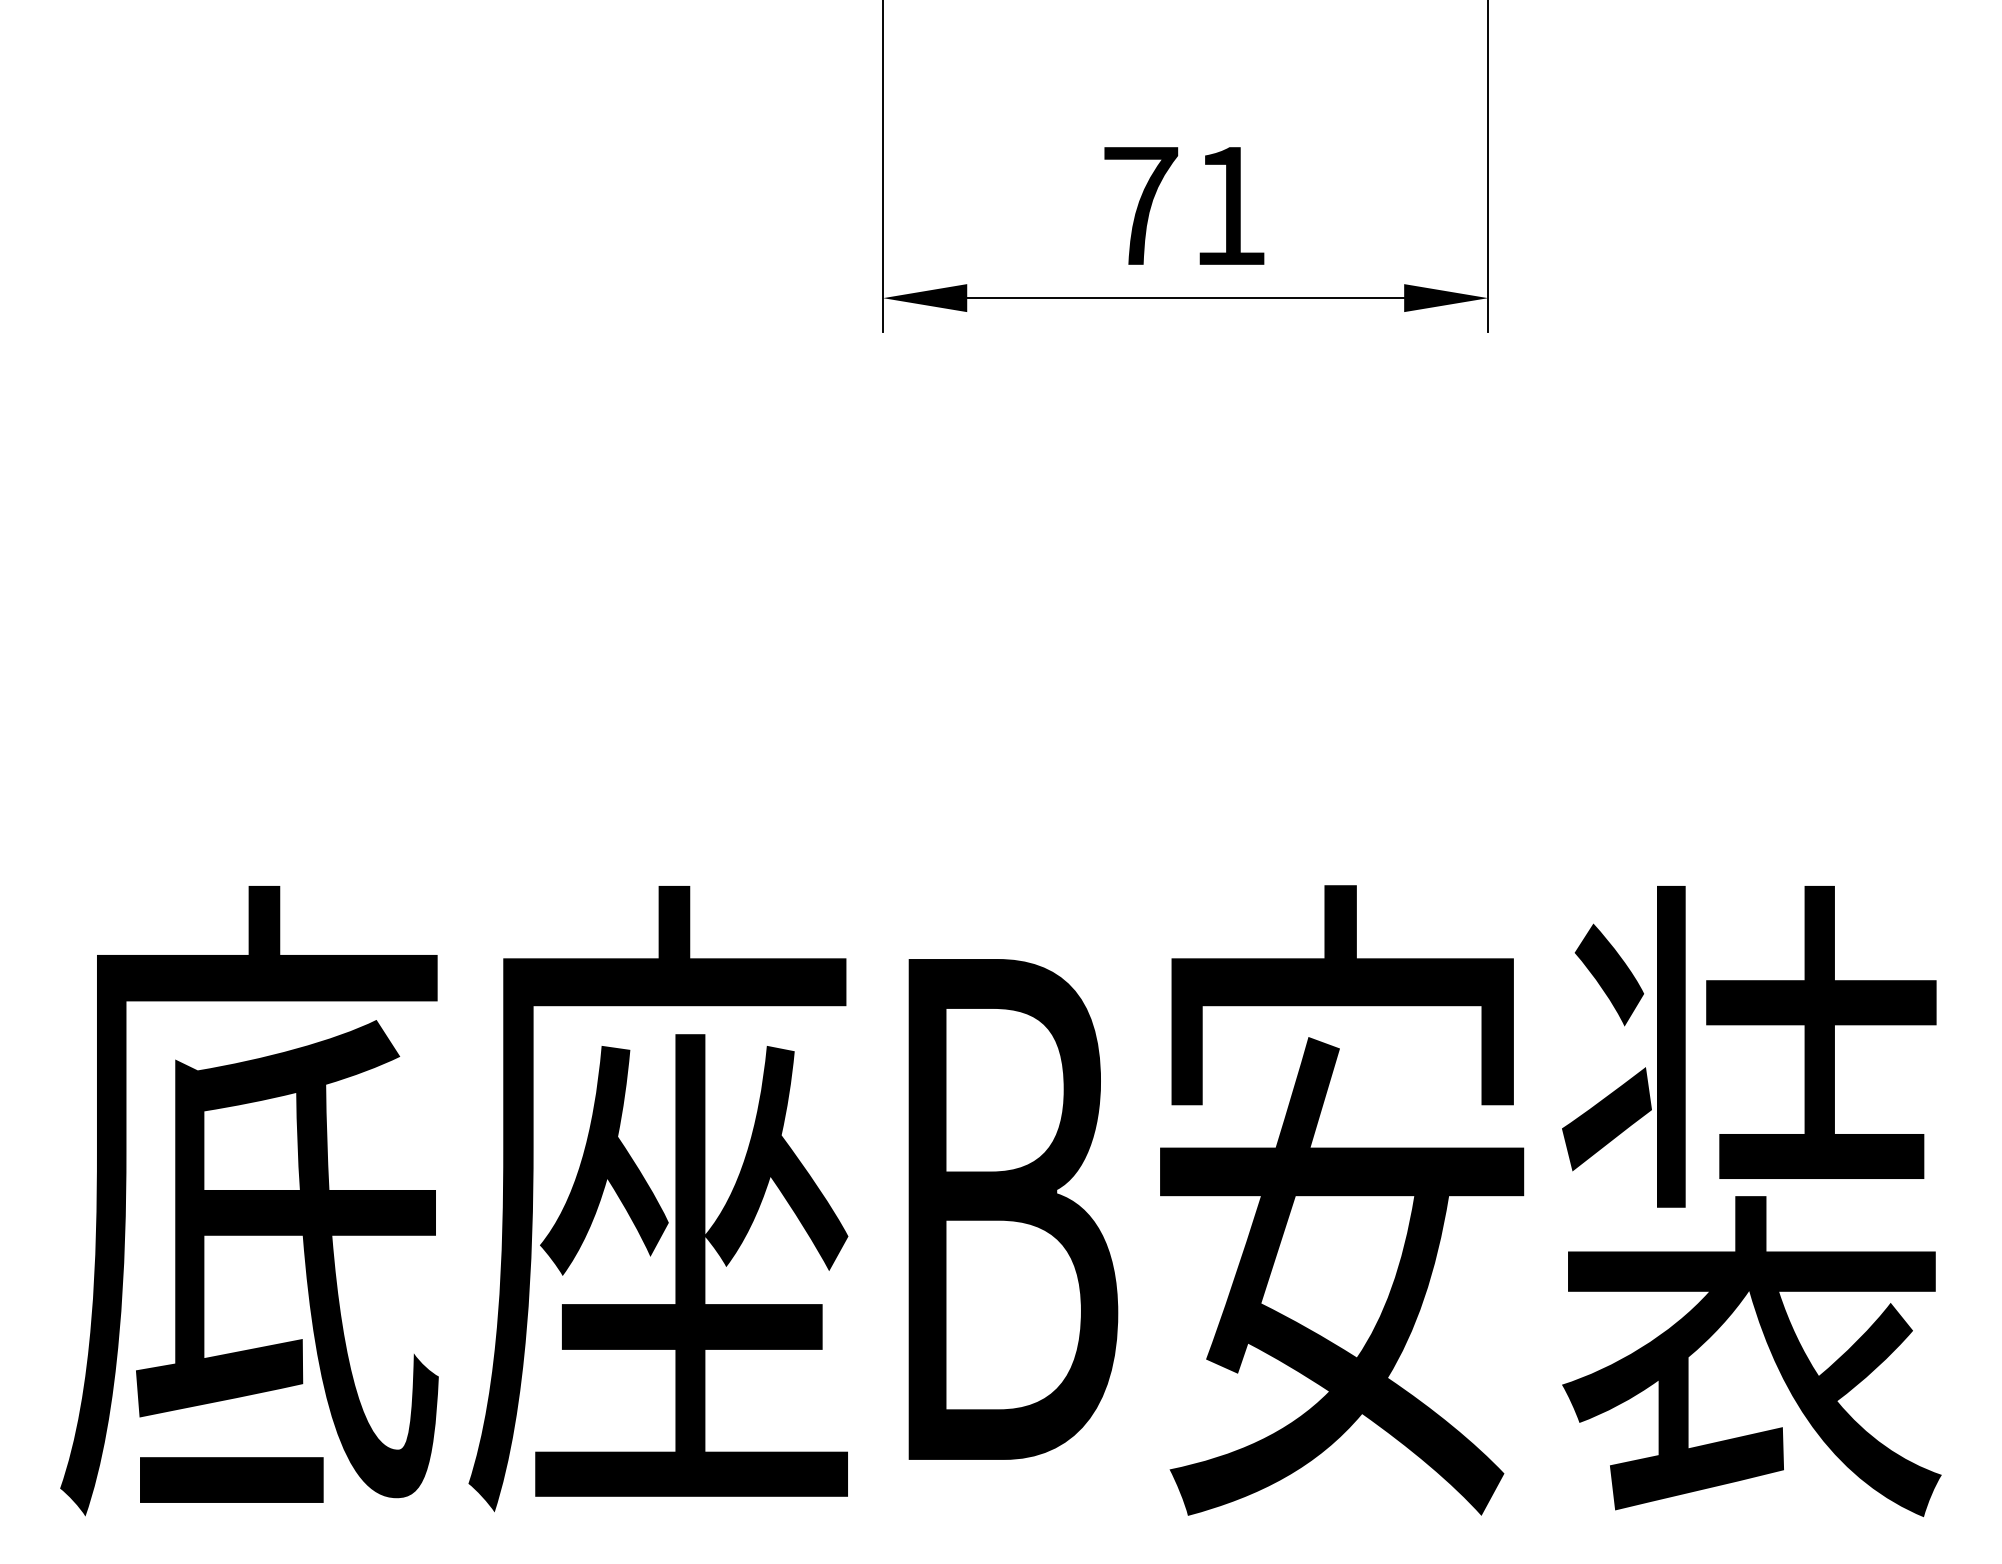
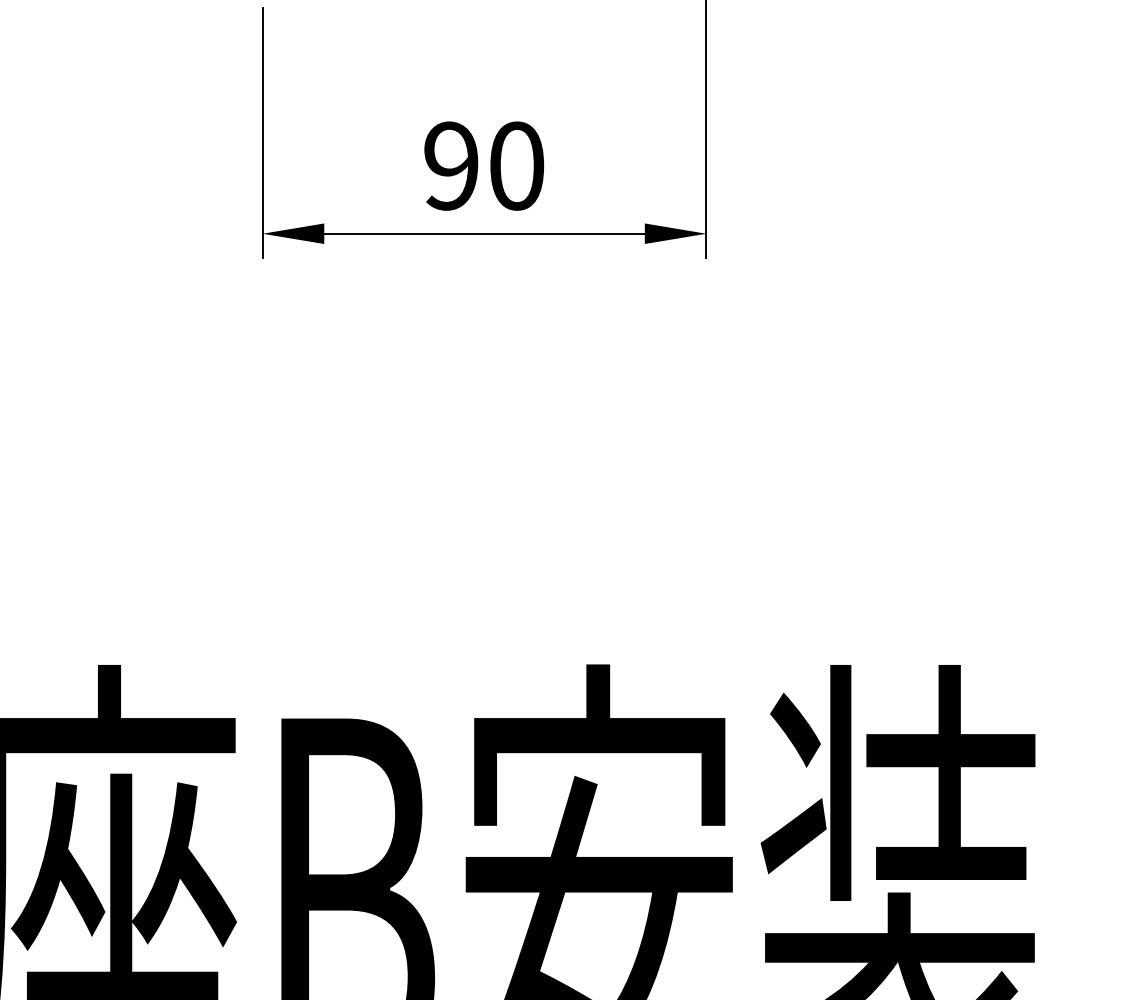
text: (1184, 205) -> (483, 165), 71 -> 90

